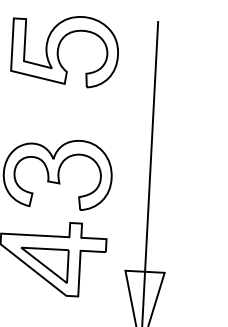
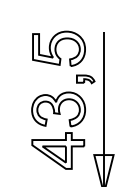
part: (115, 116) -> (85, 79), added

